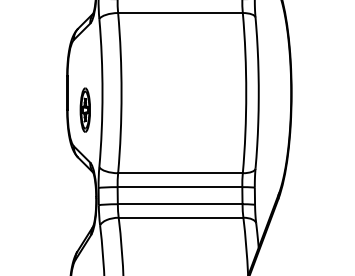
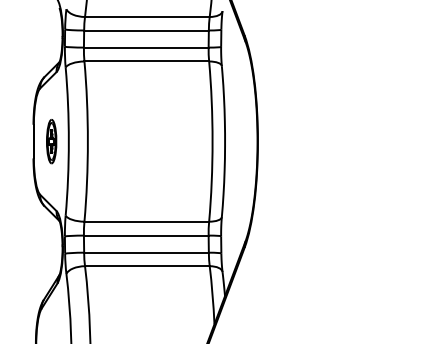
part: (85, 110) -> (51, 141), moved

